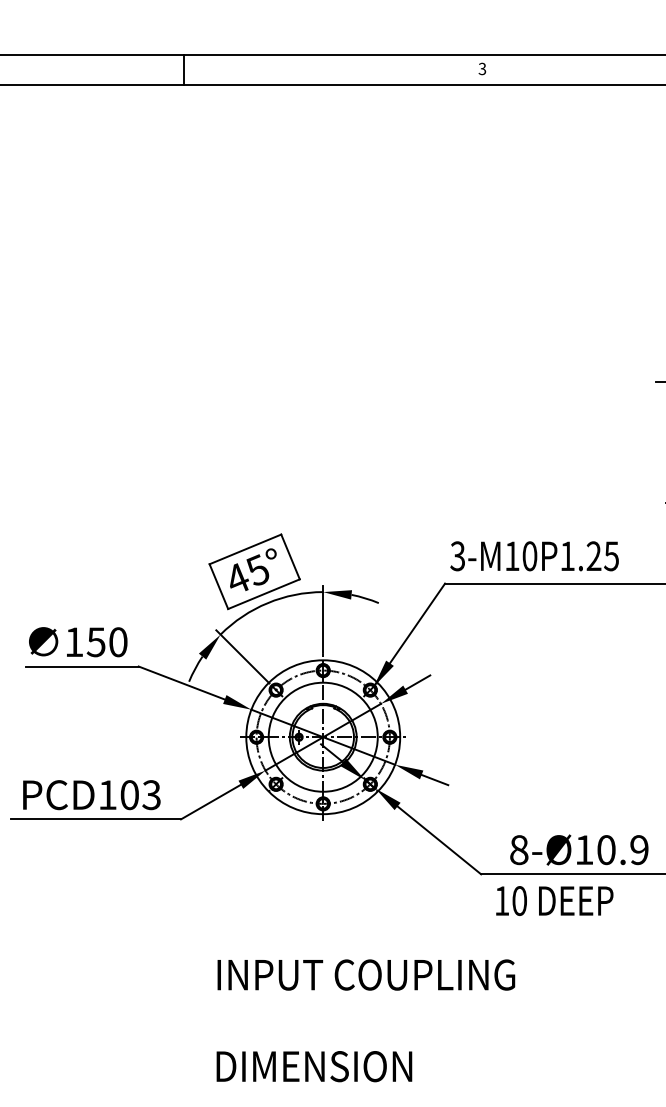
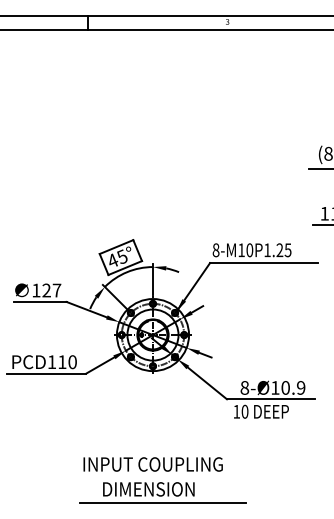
text: (456, 556) -> (215, 250), 3-M10P1.25 -> 8-M10P1.25
text: (106, 642) -> (51, 290), 150 -> 127
text: (140, 795) -> (67, 362), PCD103 -> PCD110
text: (364, 975) -> (152, 464), moved
line: (345, 1096) -> (163, 503), added

